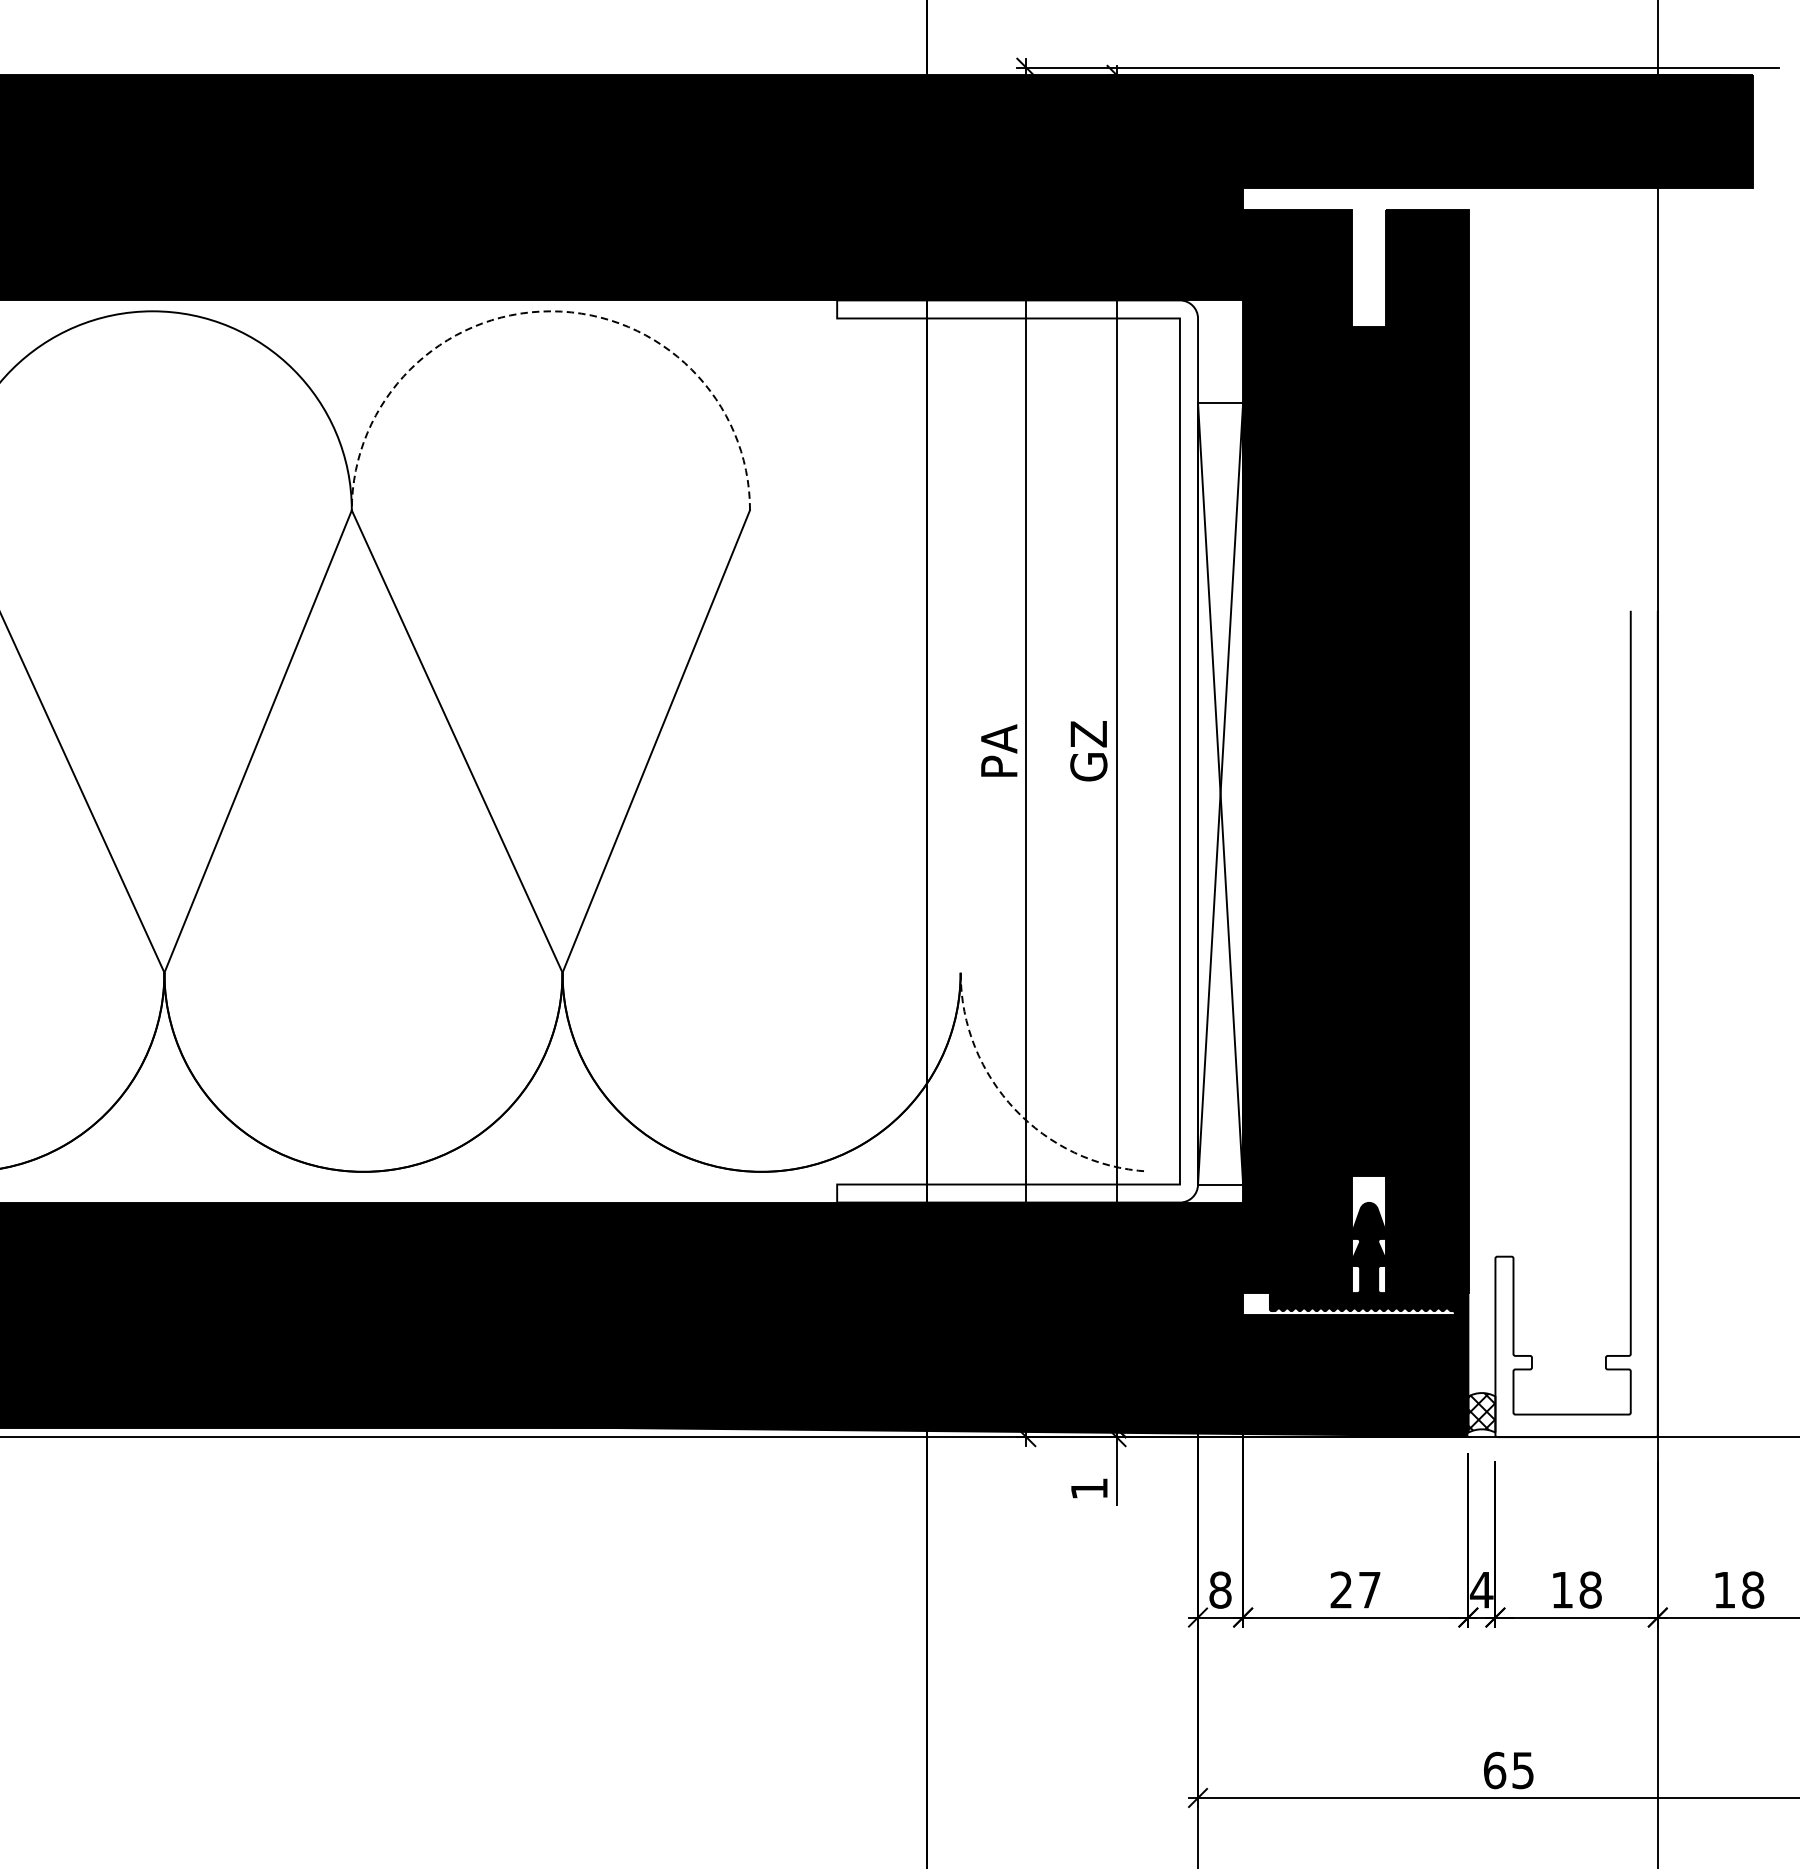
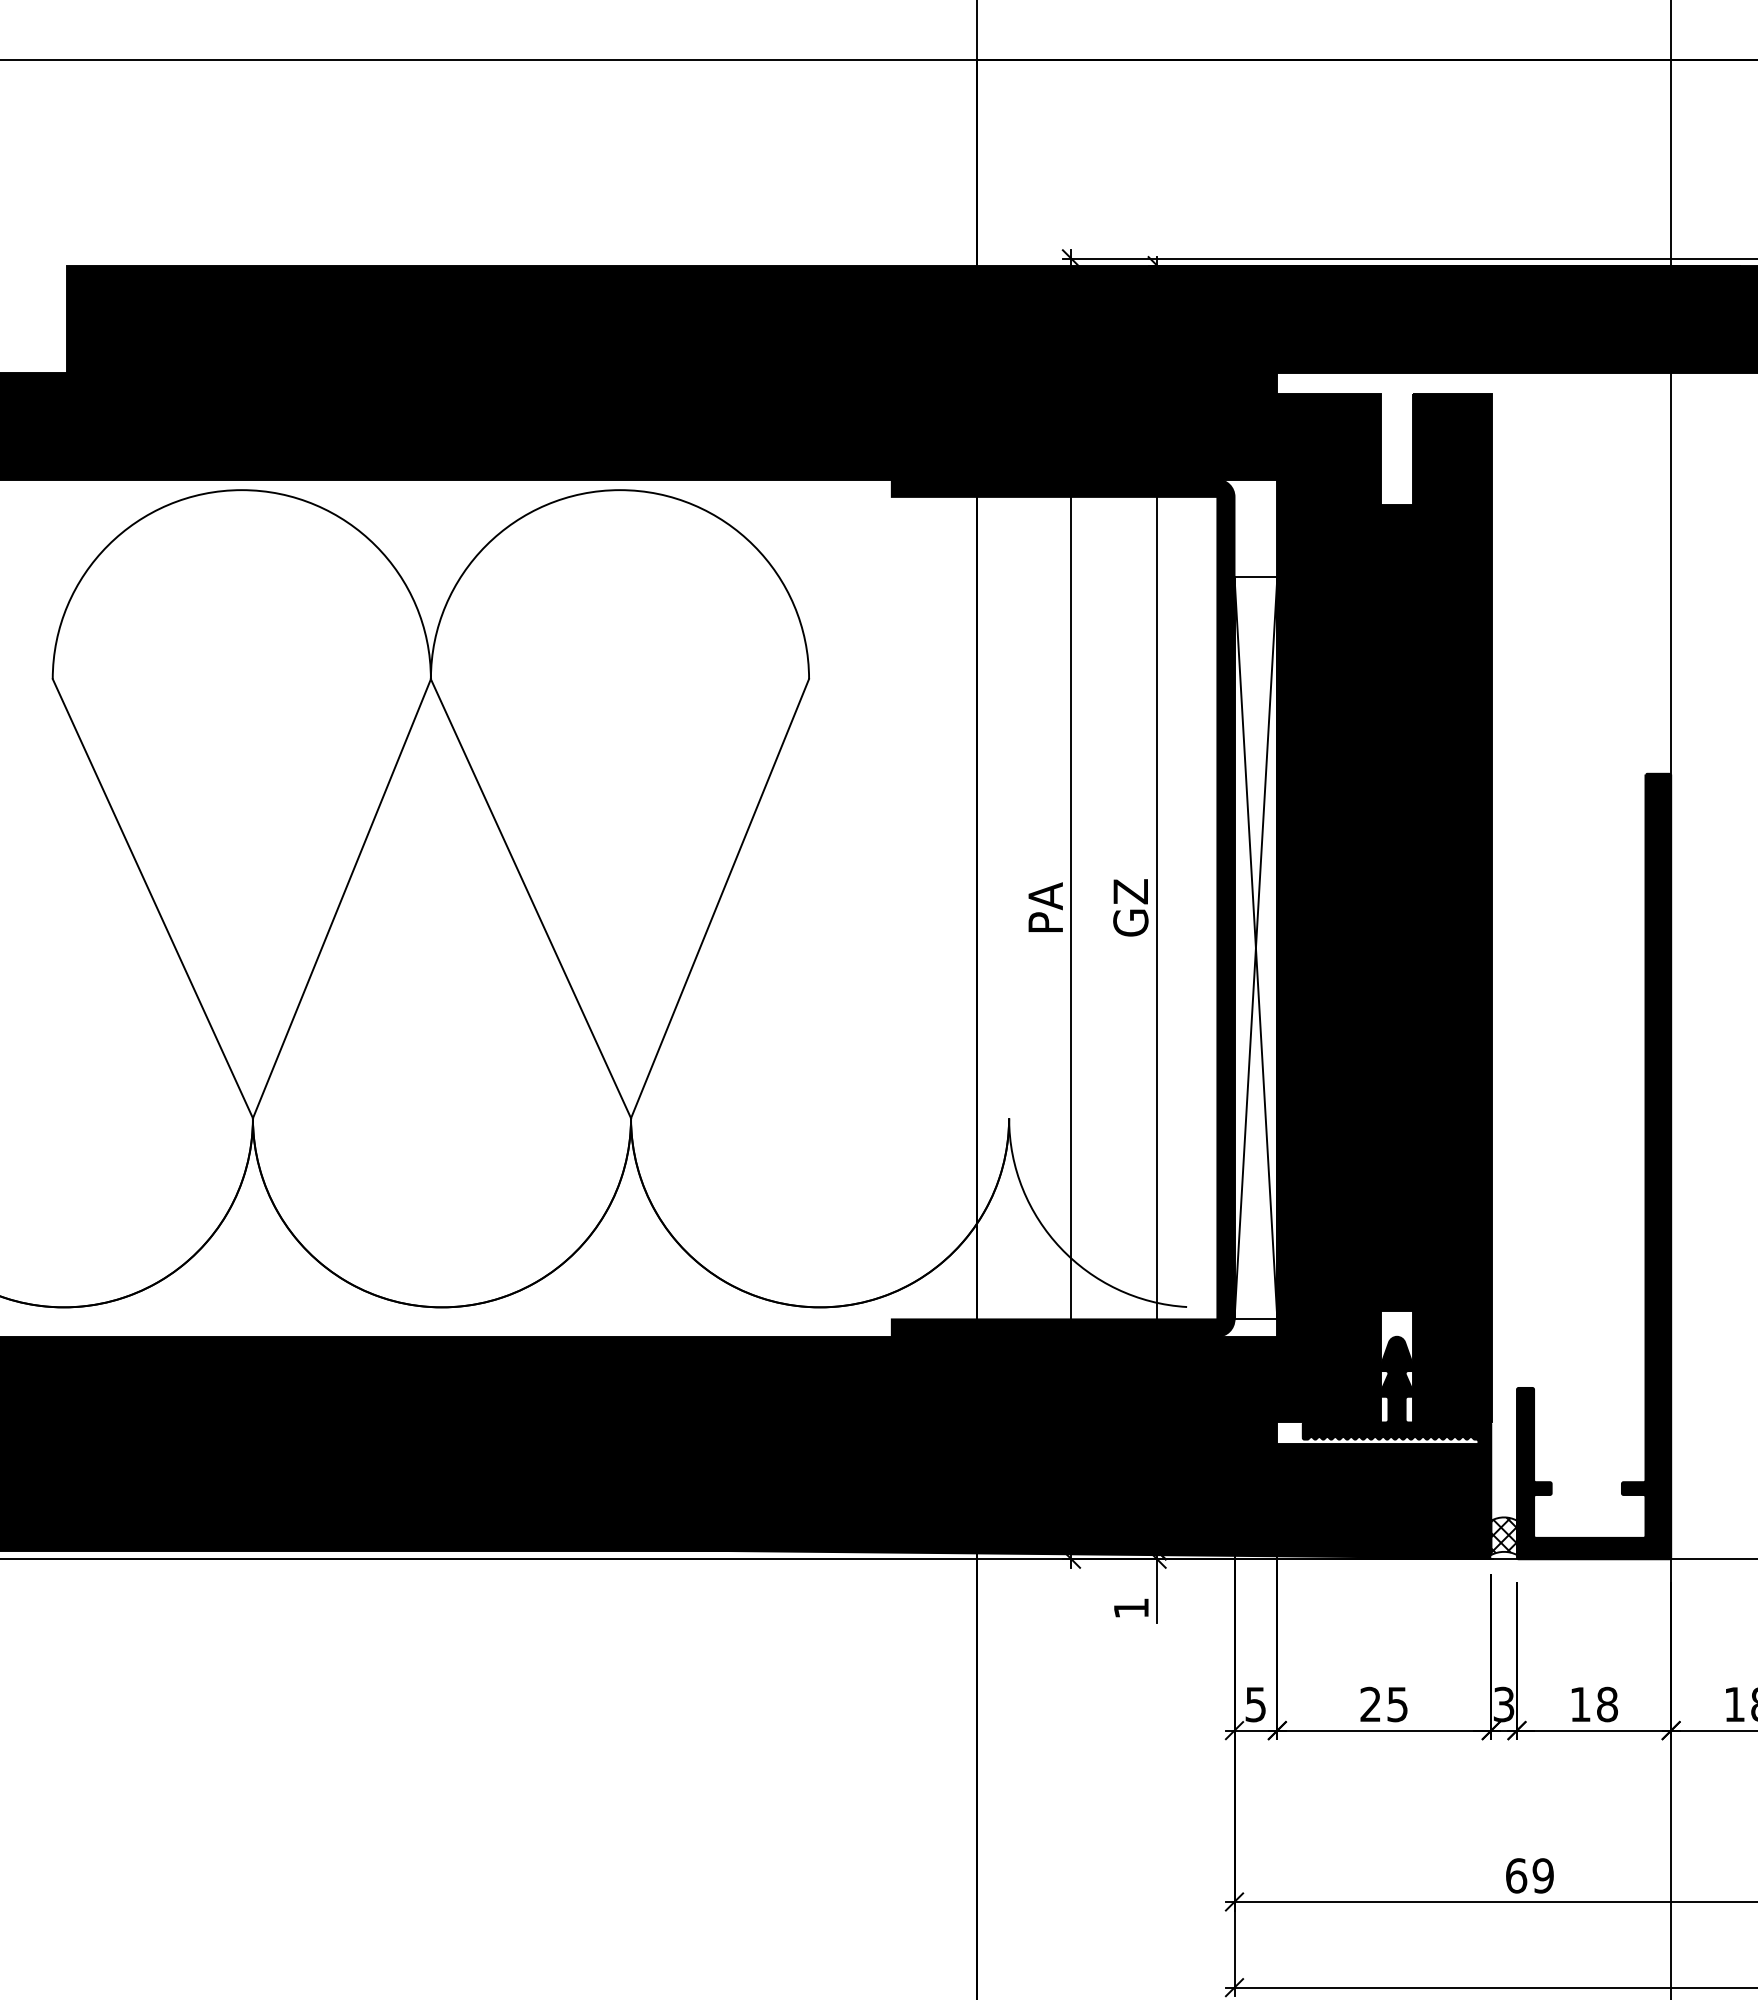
arc: (551, 311) -> (620, 490), dashed -> solid
fill: (1016, 750) -> (1062, 907), added
fill: (1576, 1022) -> (1593, 1165), added
arc: (1014, 1109) -> (1060, 1248), dashed -> solid
text: (1220, 1590) -> (1255, 1704), 8 -> 5
text: (1369, 1590) -> (1397, 1704), 27 -> 25
text: (1481, 1590) -> (1503, 1704), 4 -> 3
text: (1522, 1770) -> (1542, 1875), 65 -> 69

